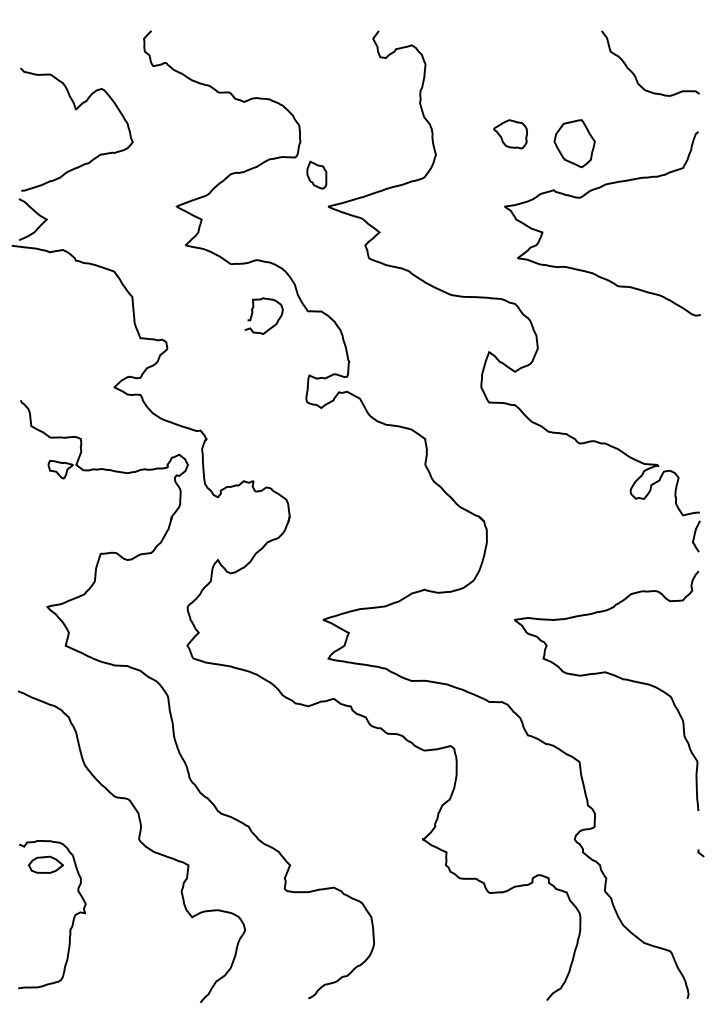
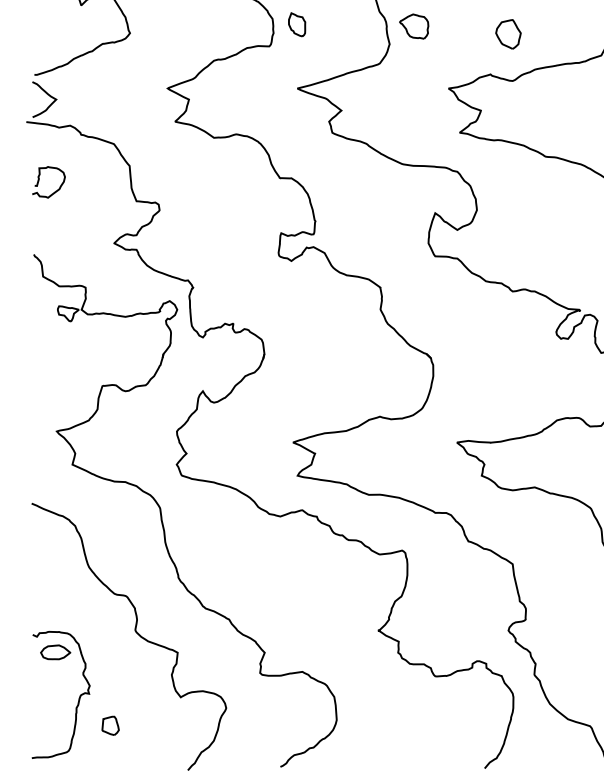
part: (510, 134) -> (414, 26), moved
part: (574, 142) -> (508, 33), size x0.71
part: (316, 174) -> (296, 24), moved
curve: (253, 313) -> (39, 180), moved
part: (109, 950) -> (110, 725), added

